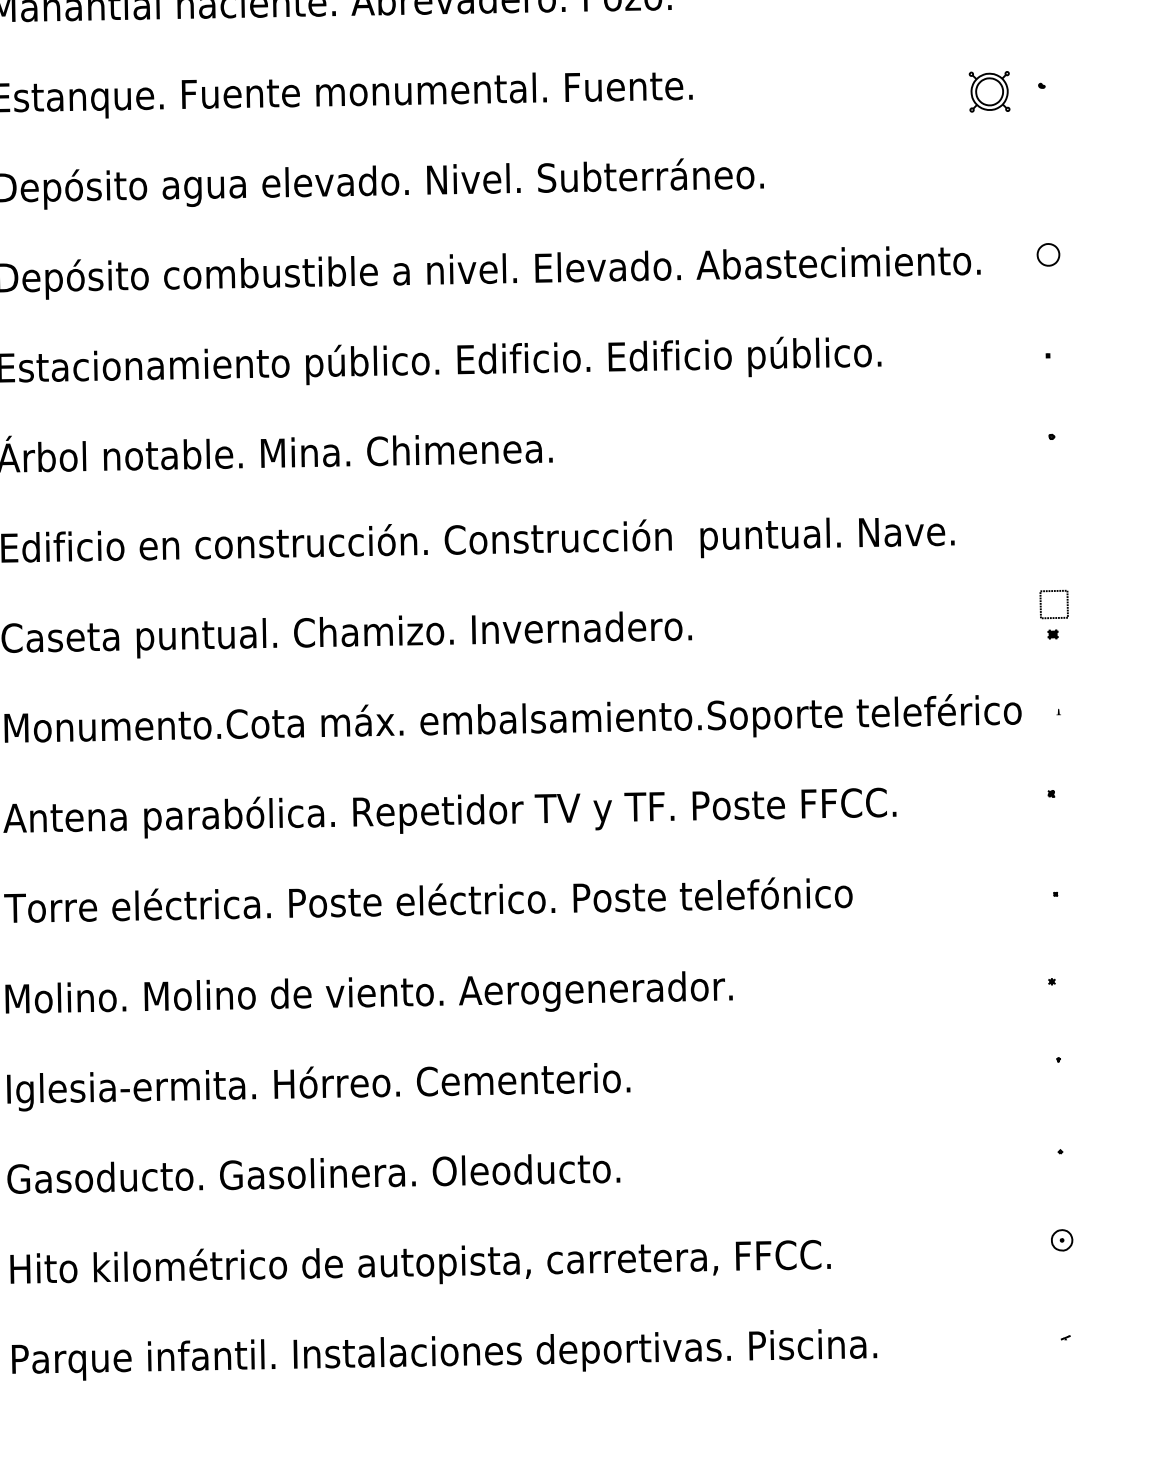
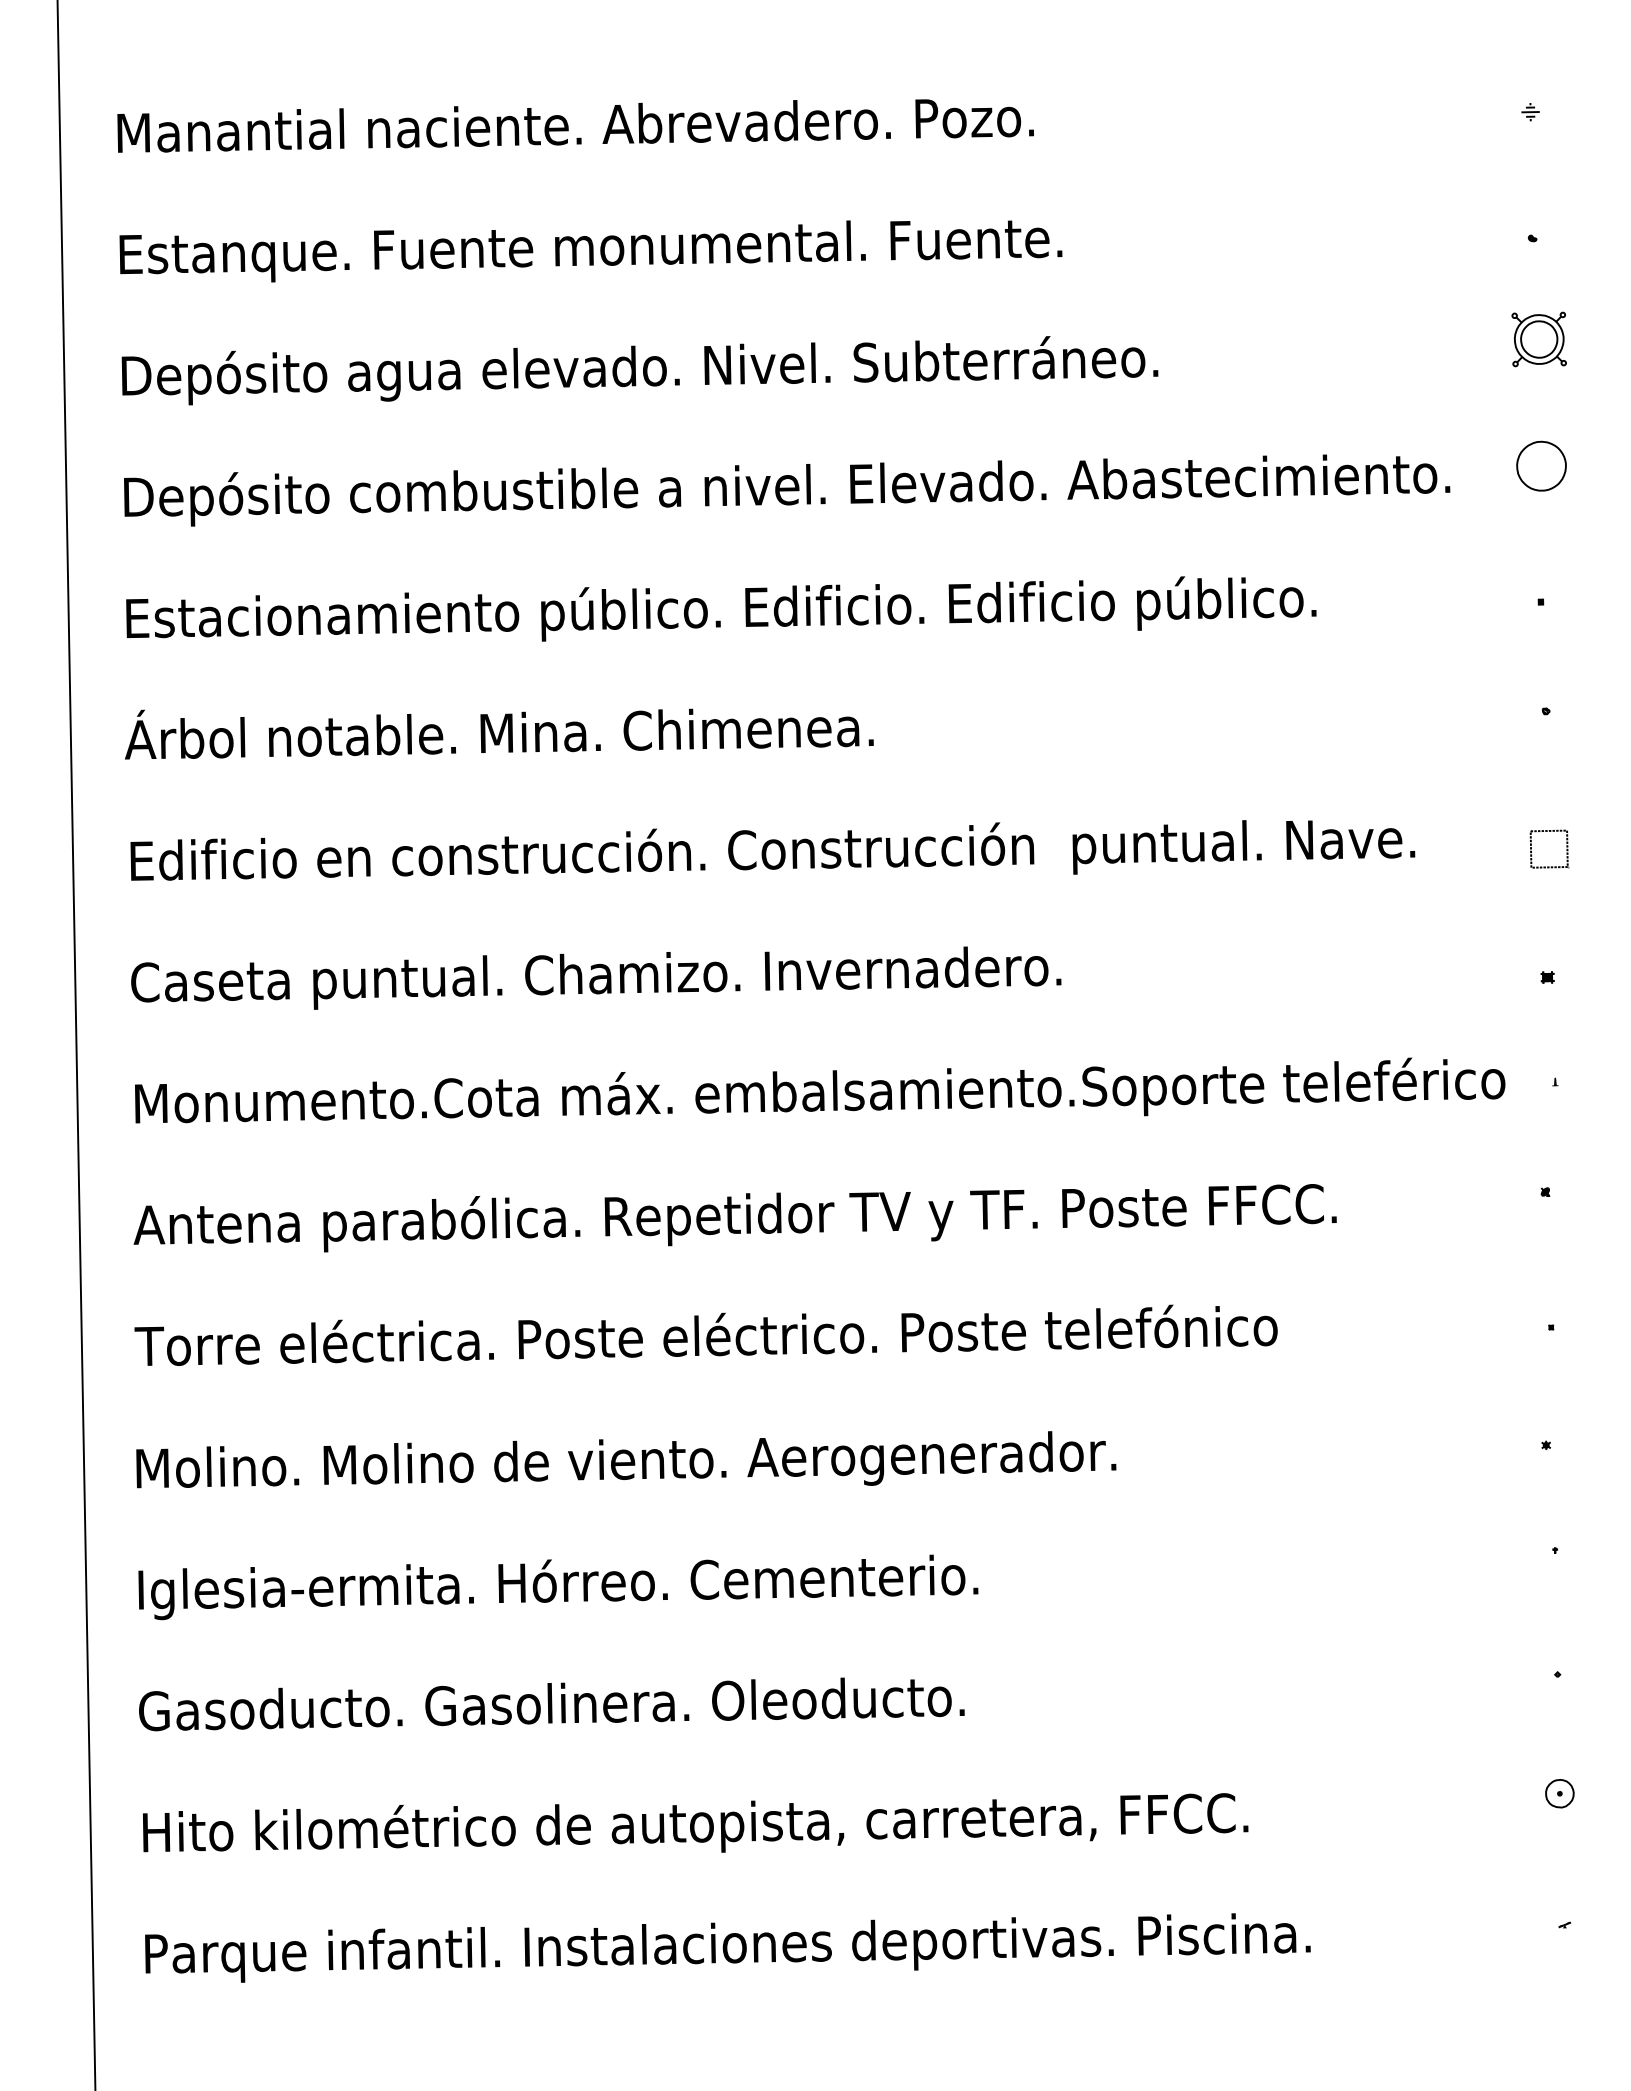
part: (989, 91) -> (1538, 339), moved
part: (1048, 254) -> (1541, 465), size x1.67
part: (1054, 591) -> (1549, 831), moved

